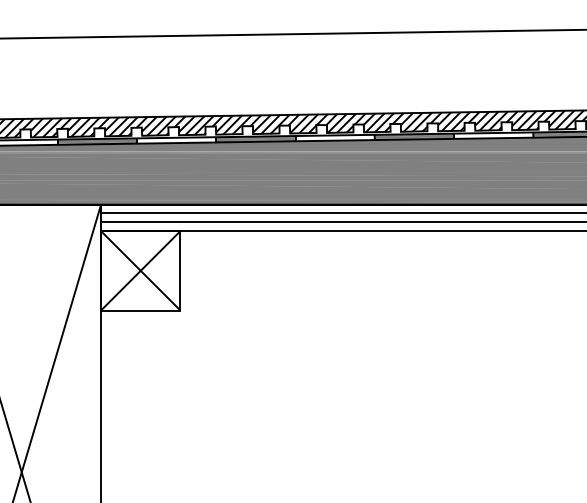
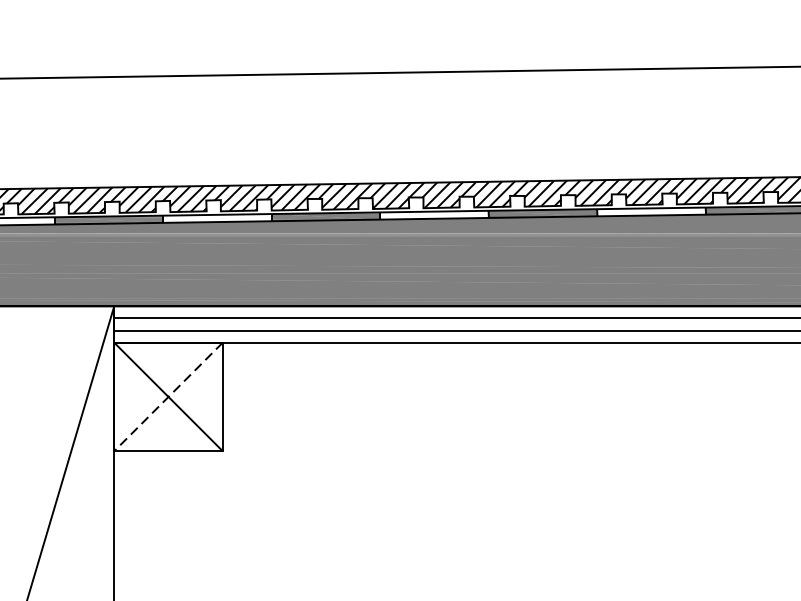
line: (140, 271) -> (168, 397), solid -> dashed

